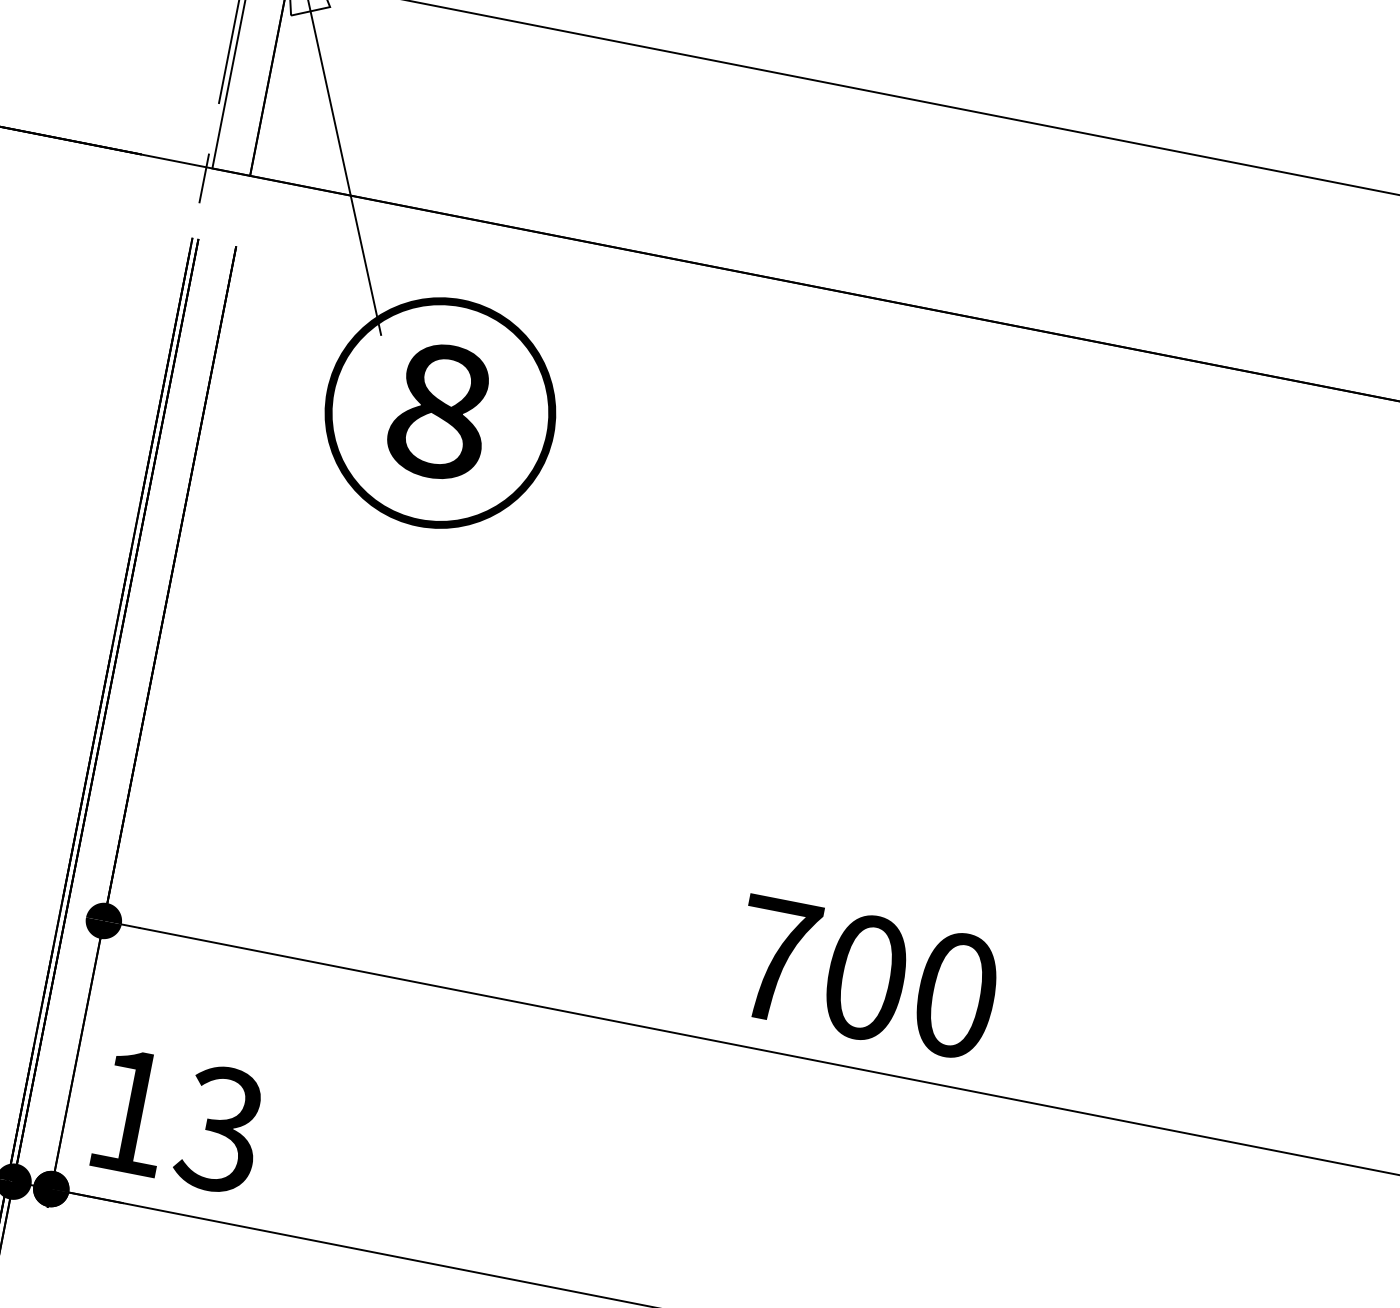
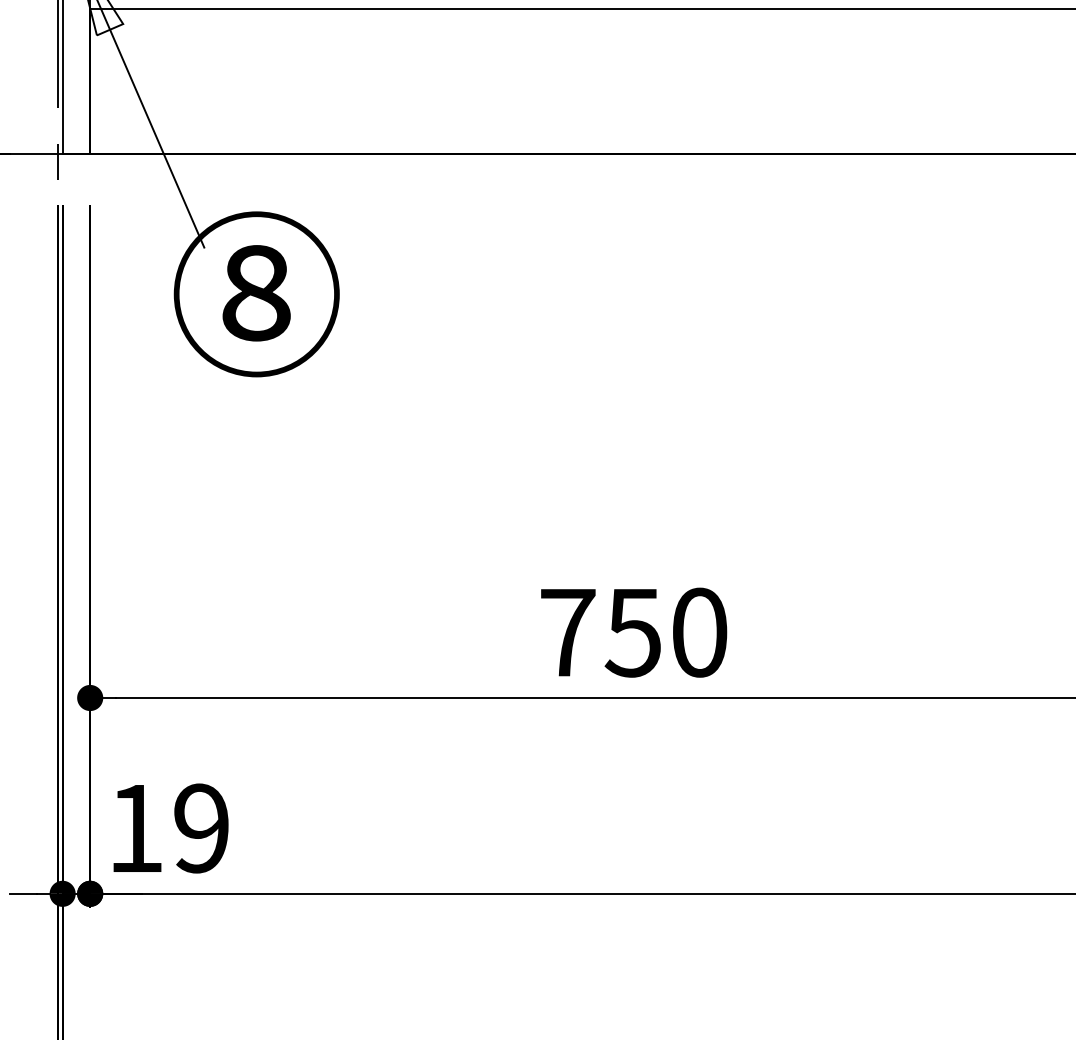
text: (864, 976) -> (632, 632), 700 -> 750
text: (219, 1129) -> (200, 828), 13 -> 19

